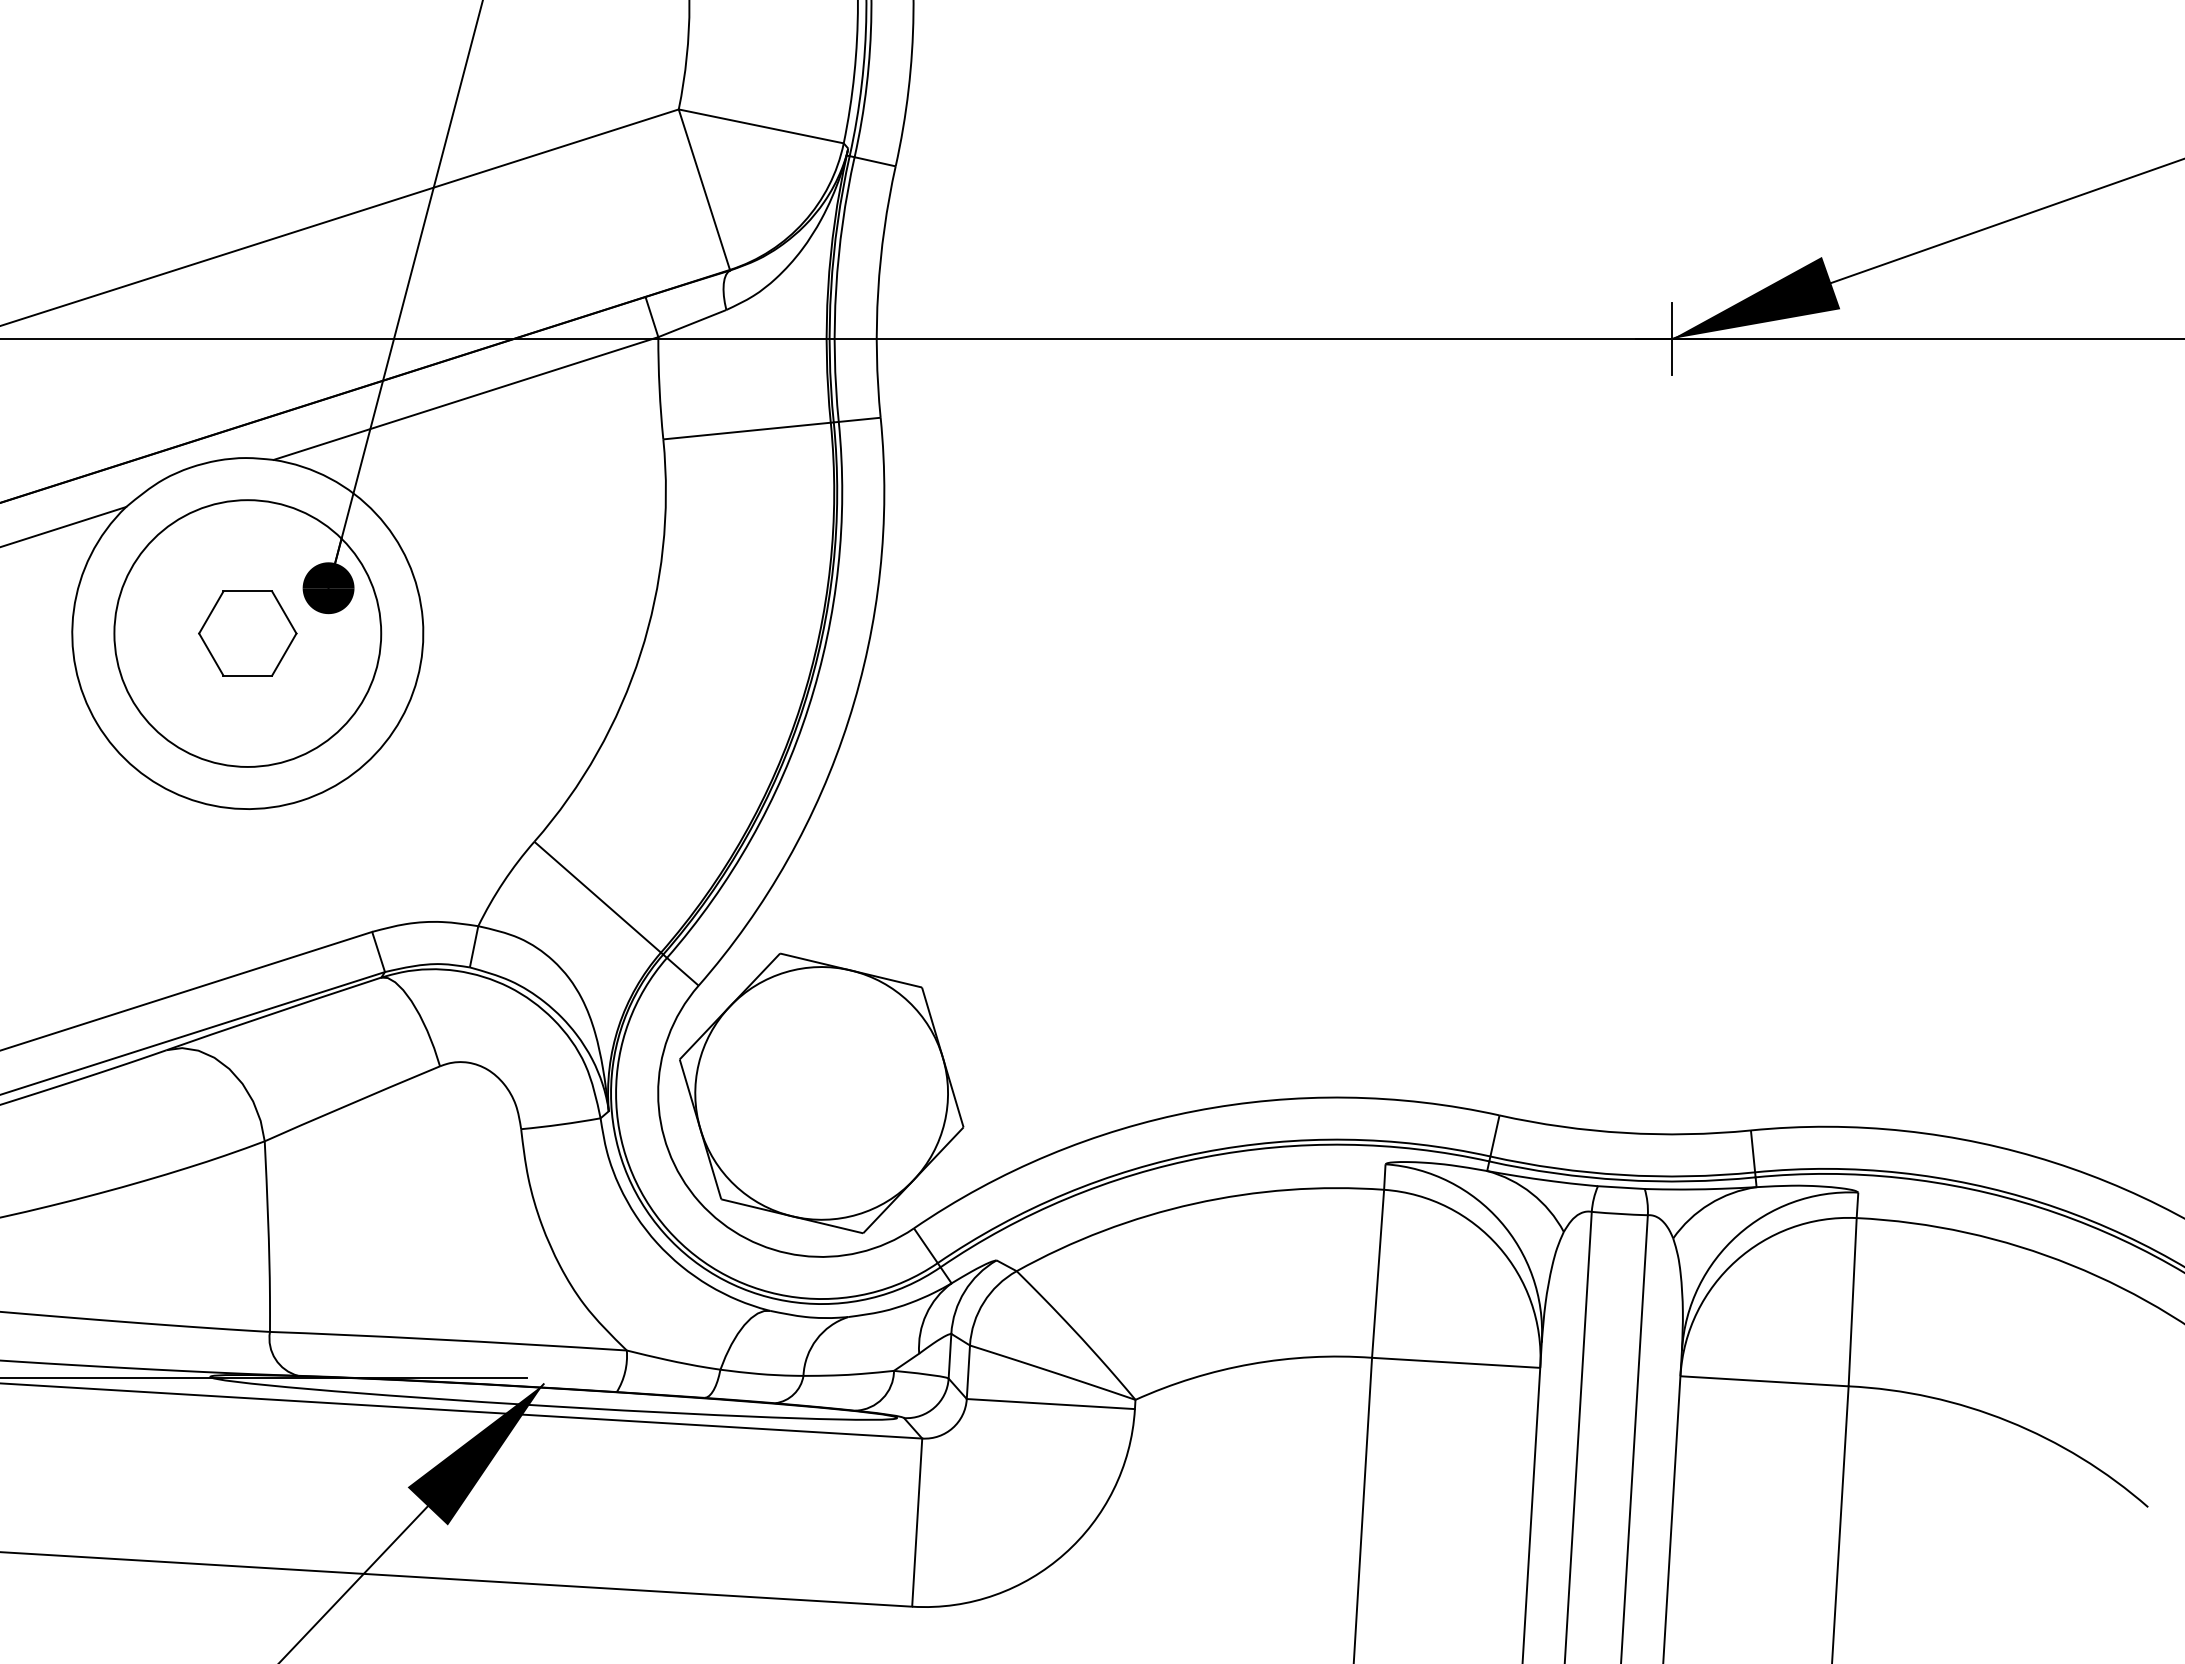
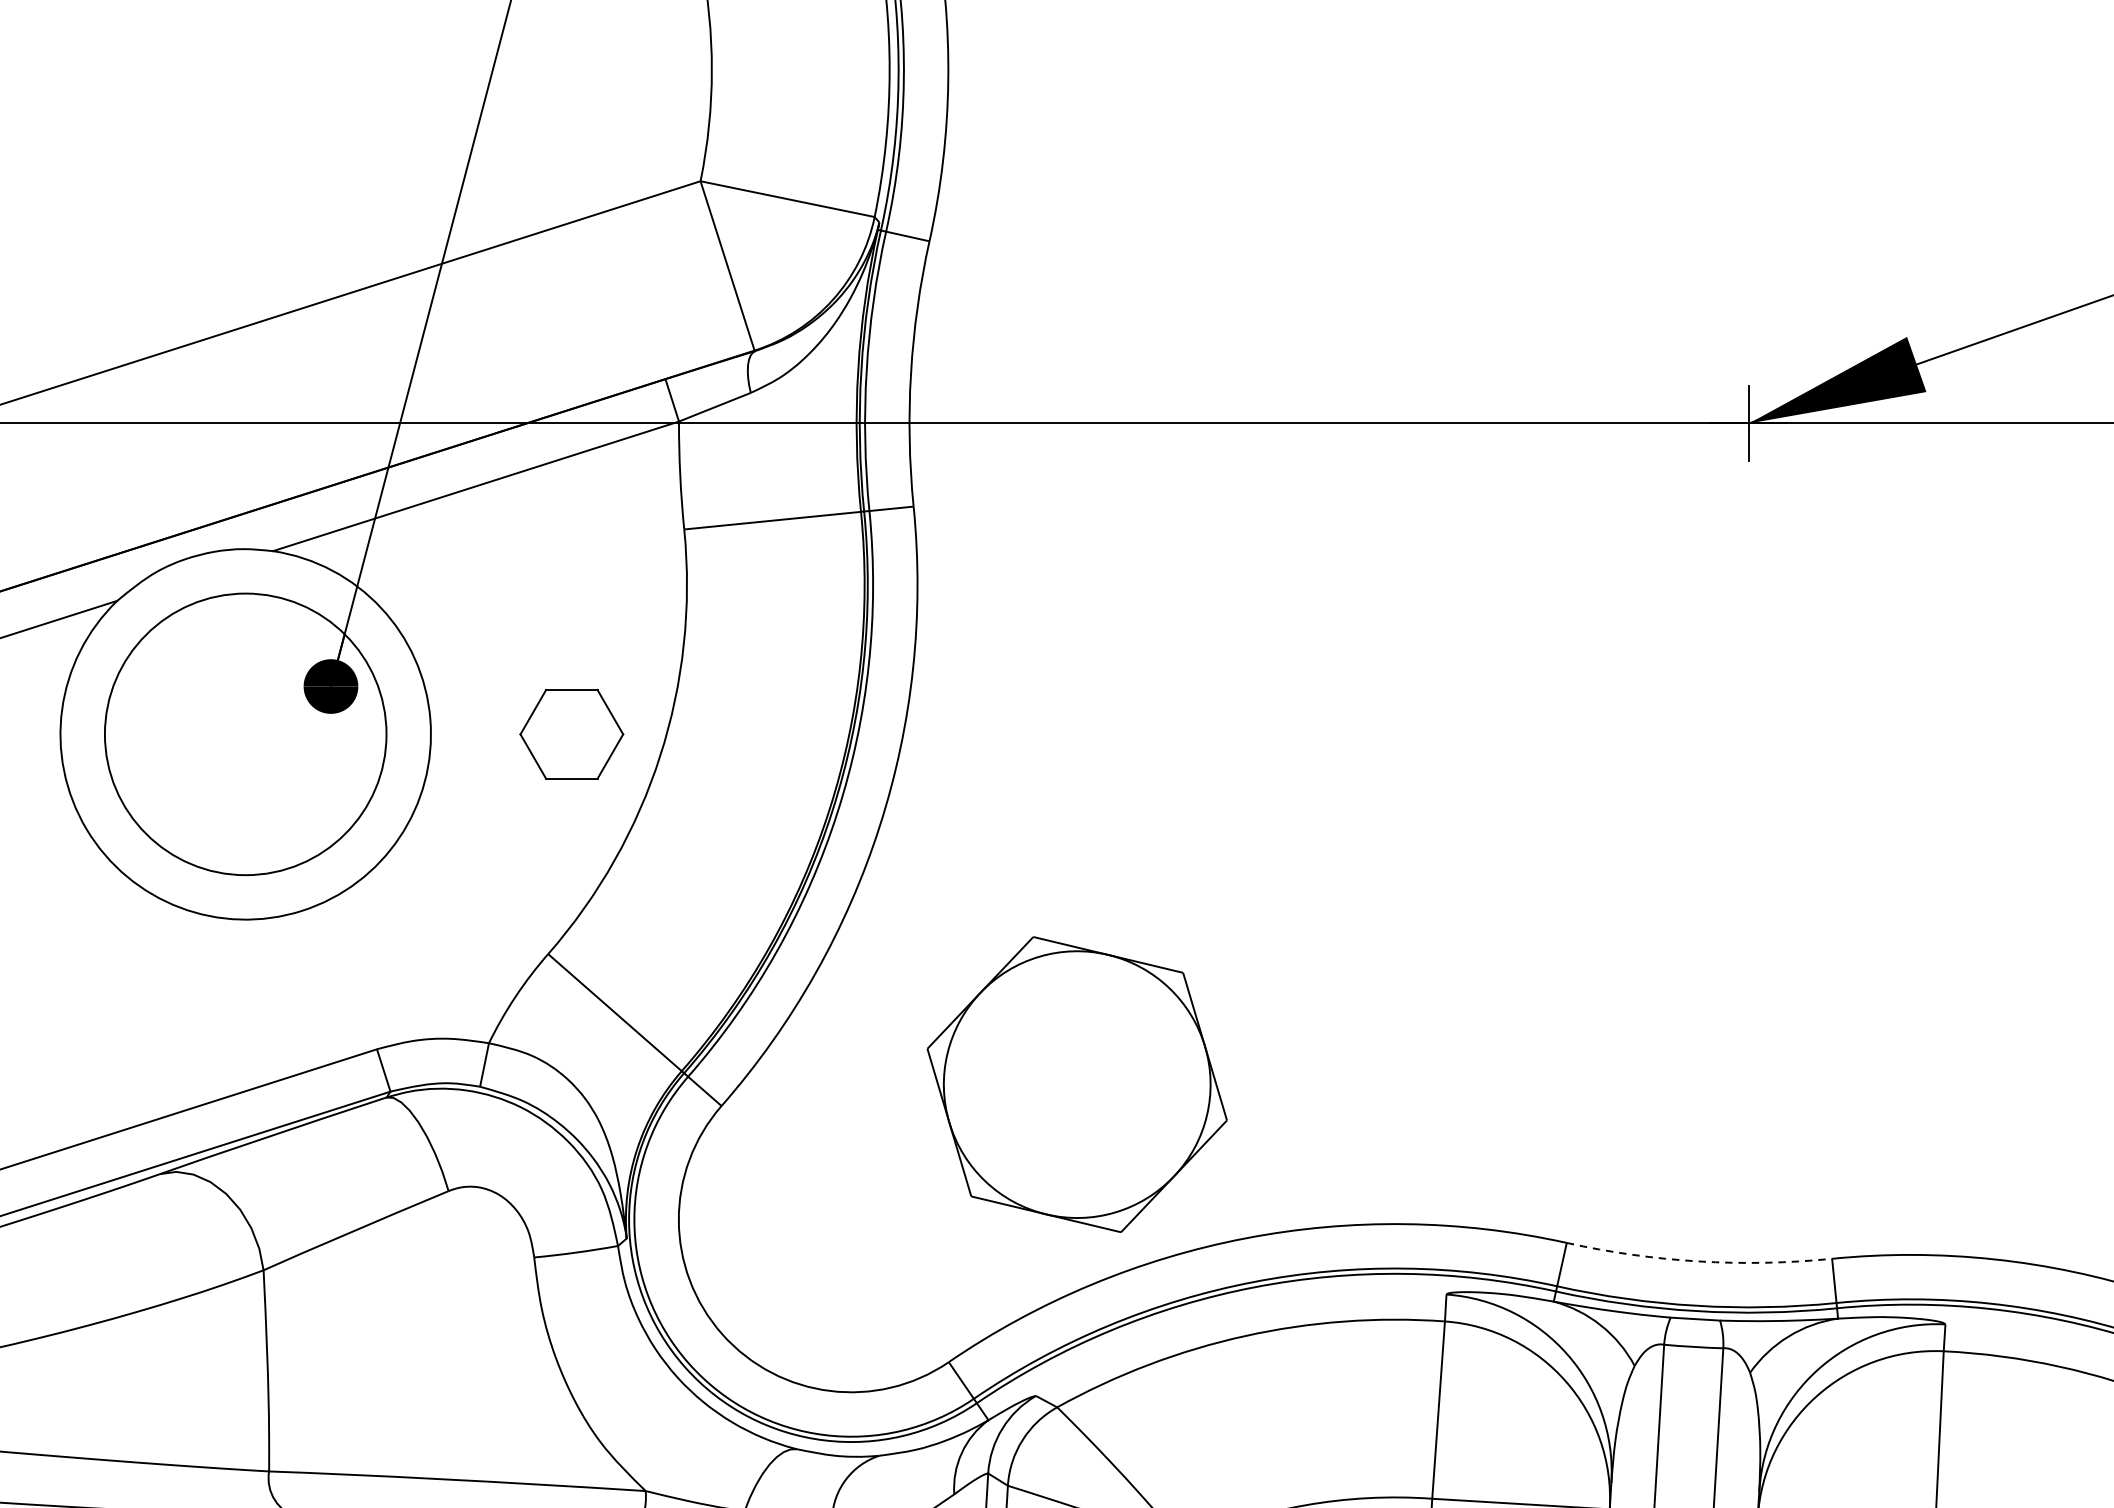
part: (247, 633) -> (571, 734), moved
part: (821, 1093) -> (1077, 1084), moved
arc: (1624, 1132) -> (1698, 1260), solid -> dashed

